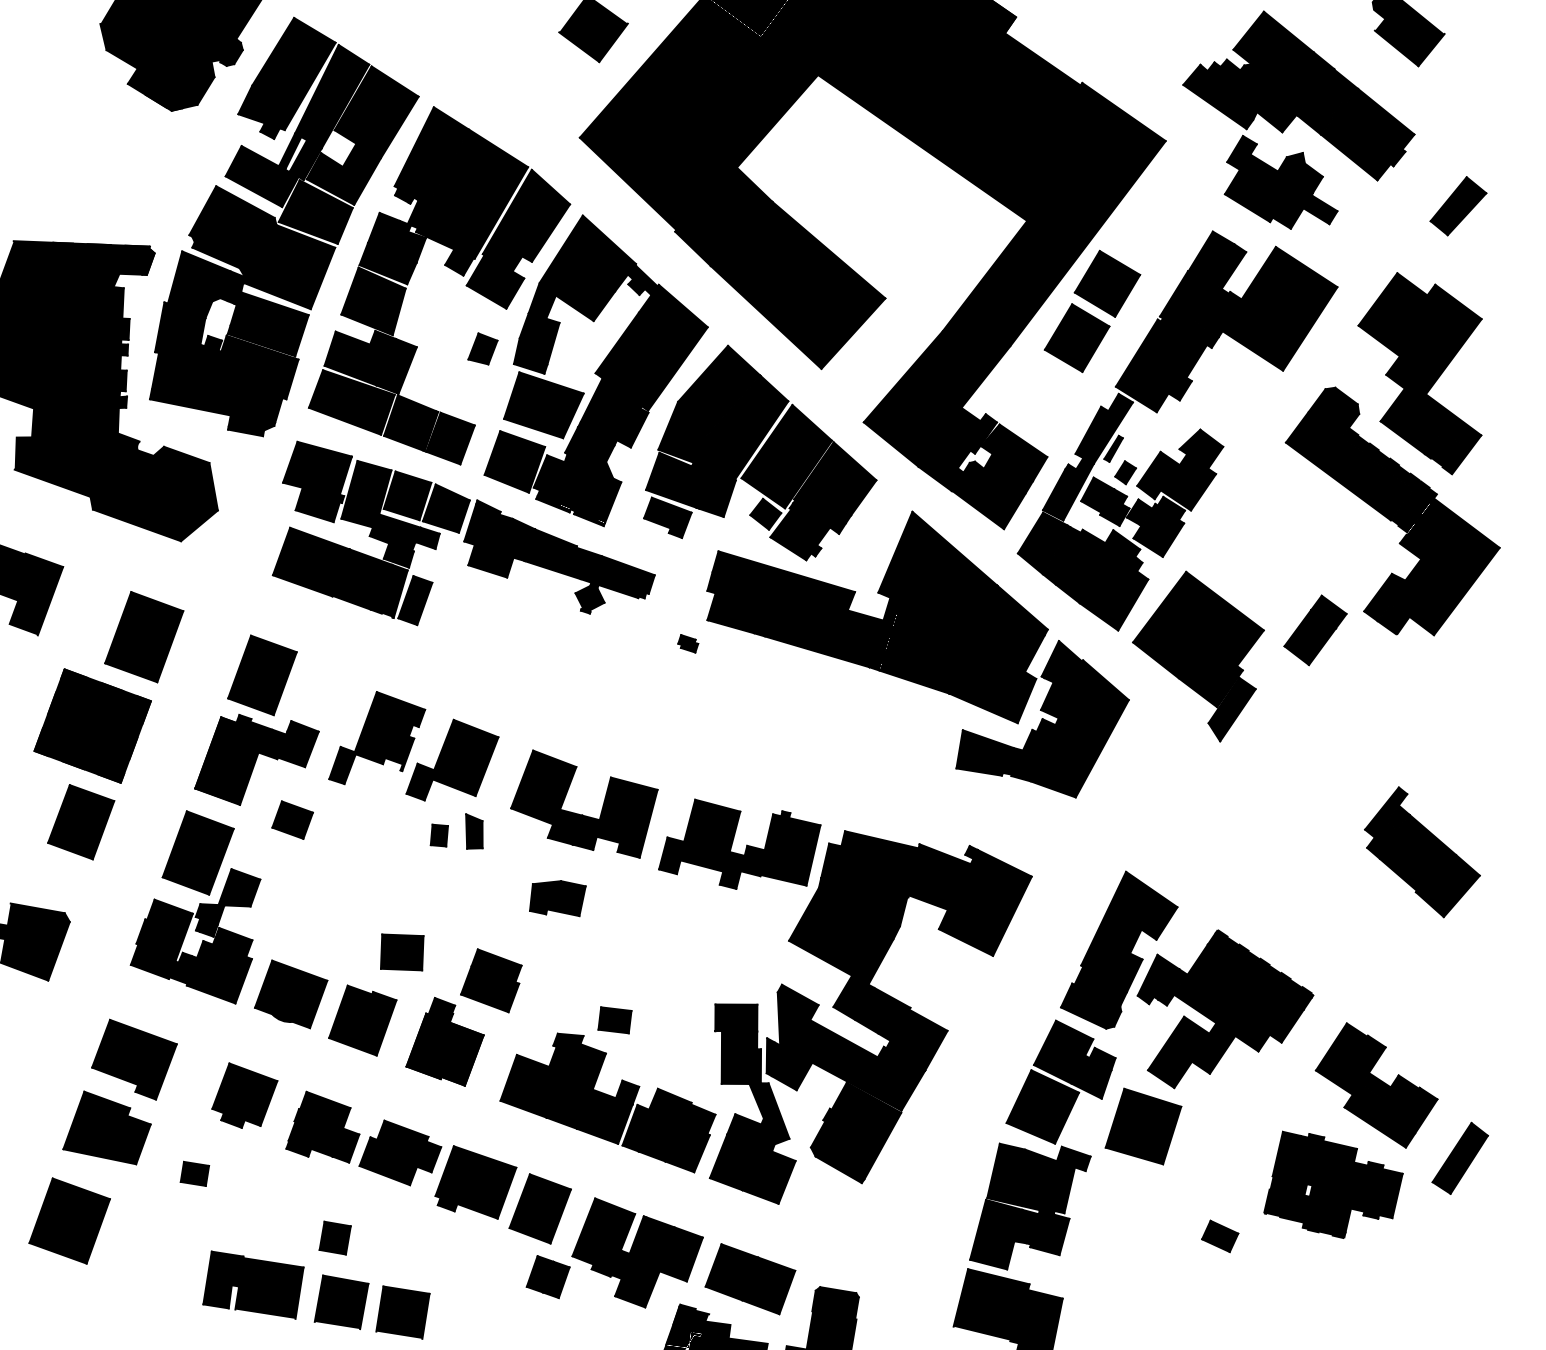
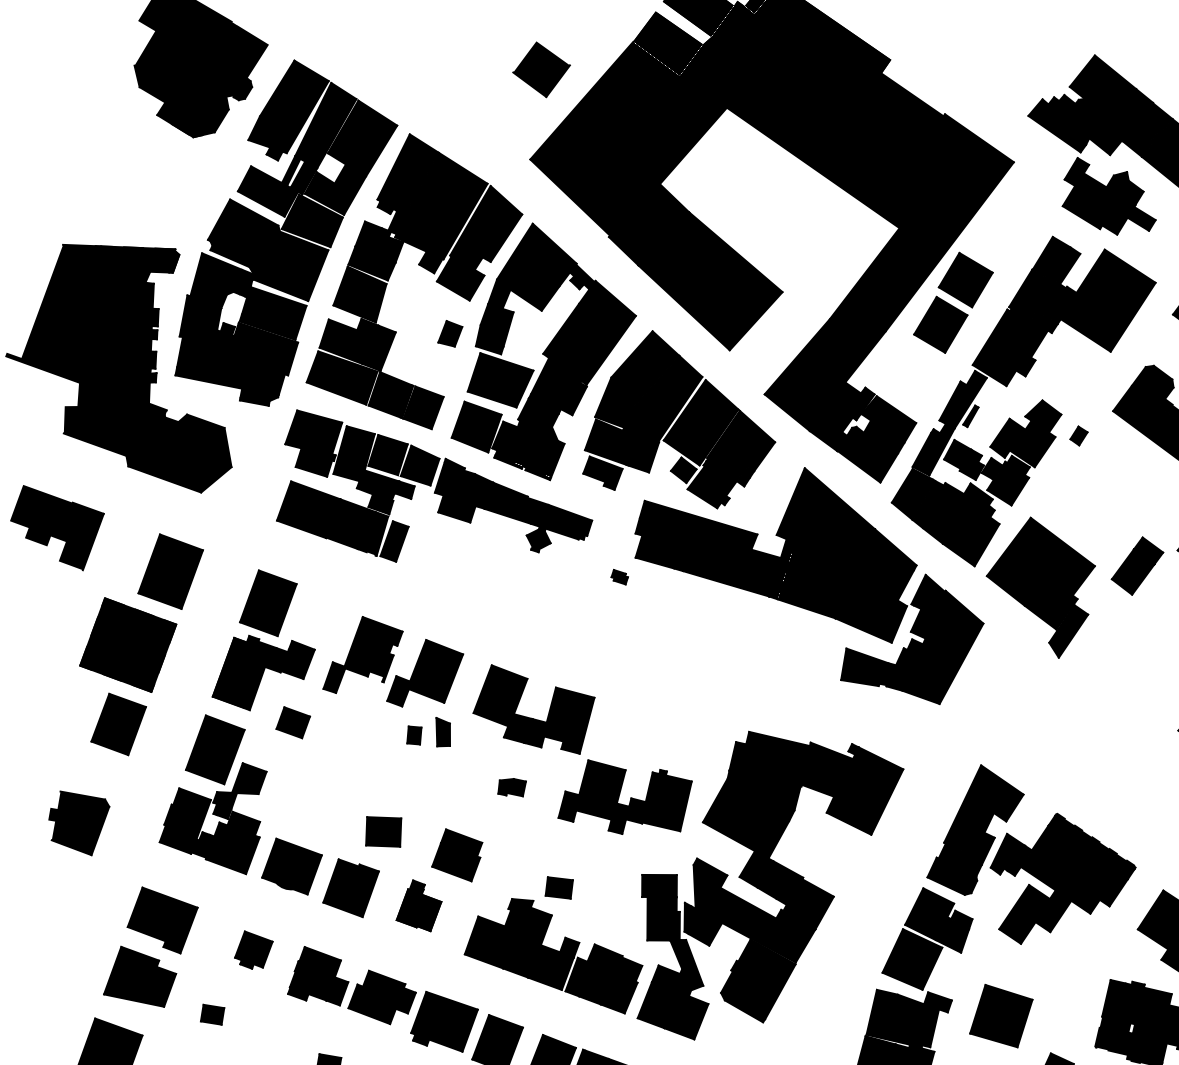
part: (1125, 472) -> (1078, 435), moved
part: (733, 842) -> (619, 795), moved
part: (557, 898) -> (511, 787), size x0.6
part: (444, 1041) -> (418, 905), size x0.7
part: (244, 1095) -> (253, 950), size x0.7
part: (1143, 1126) -> (1001, 1016), moved

